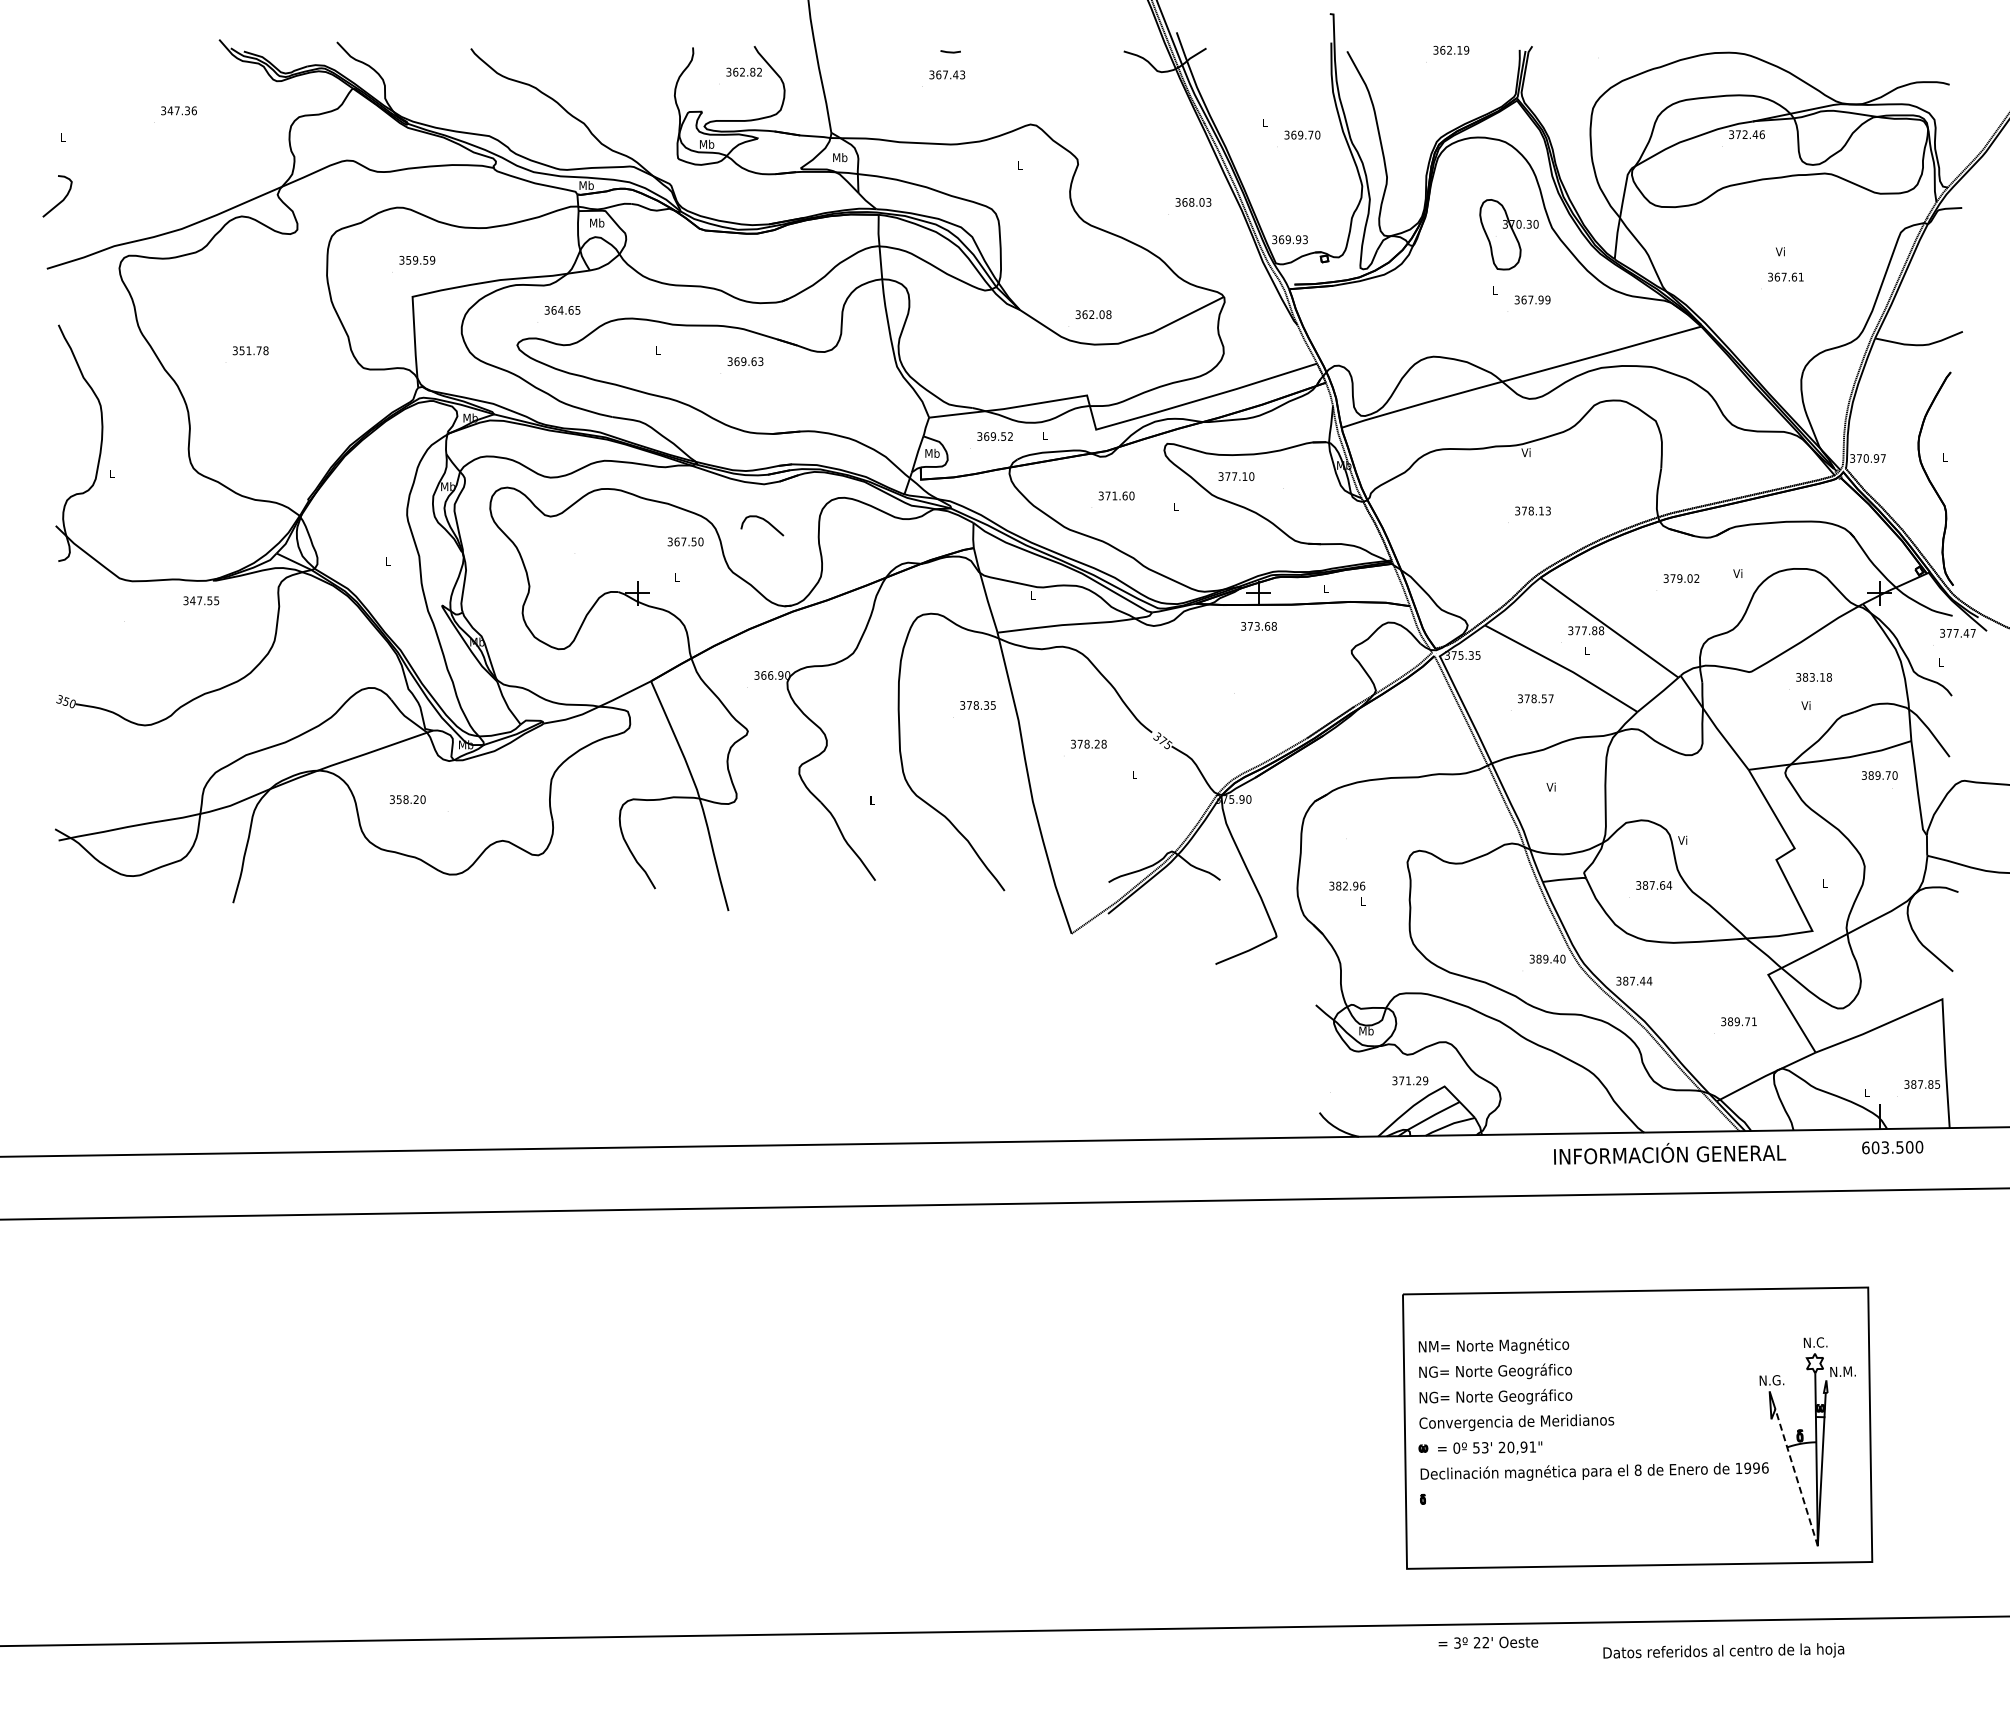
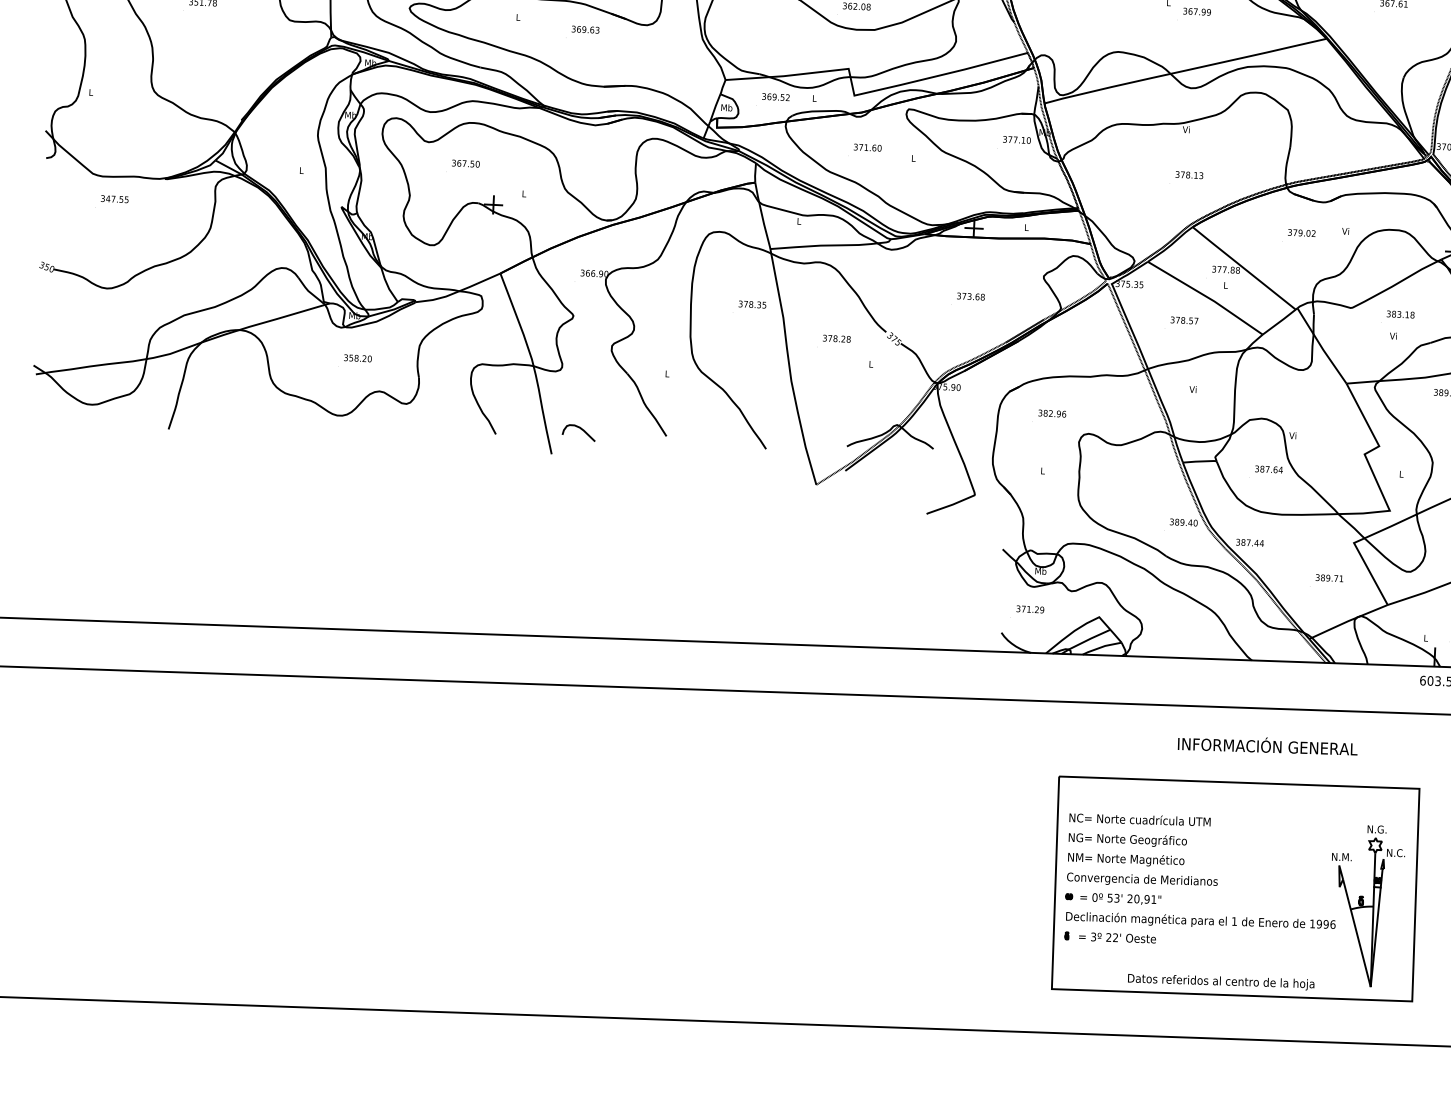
text: (1236, 476) -> (1017, 139), moved
curve: (765, 521) -> (581, 429), moved
text: (685, 541) -> (465, 163), moved
text: (201, 600) -> (114, 198), moved
text: (1258, 626) -> (970, 296), moved
text: (407, 799) -> (357, 358), moved
text: (1347, 885) -> (1052, 413), moved
text: (1410, 1080) -> (1030, 609), moved
text: (1670, 1153) -> (1268, 745), moved
text: (1824, 1342) -> (1383, 829), N.C. -> N.G.
text: (1514, 1345) -> (1143, 820), NM= Norte Magnético -> NC= Norte cuadrícula UTM
text: (1849, 1371) -> (1401, 853), N.M. -> N.C.
text: (1778, 1380) -> (1346, 857), N.G. -> N.M.
text: (1500, 1396) -> (1130, 859), NG= Norte Geográfico -> NM= Norte Magnético
text: (1637, 1469) -> (1234, 920), 8 -> 1
line: (1796, 1477) -> (1356, 933), dashed -> solid
text: (1488, 1642) -> (1117, 937), moved
text: (1723, 1650) -> (1221, 980), moved

